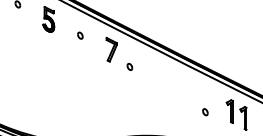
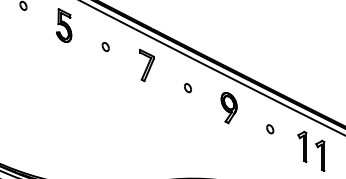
part: (129, 66) -> (187, 87), moved
part: (173, 81) -> (228, 107), added
part: (205, 112) -> (270, 129), moved

